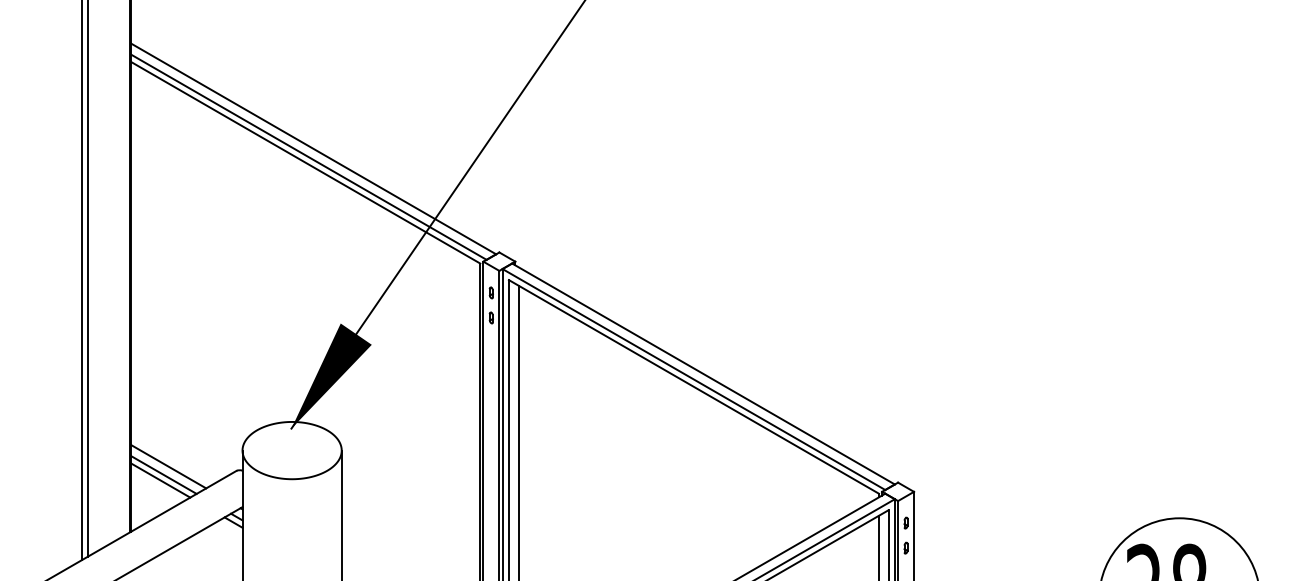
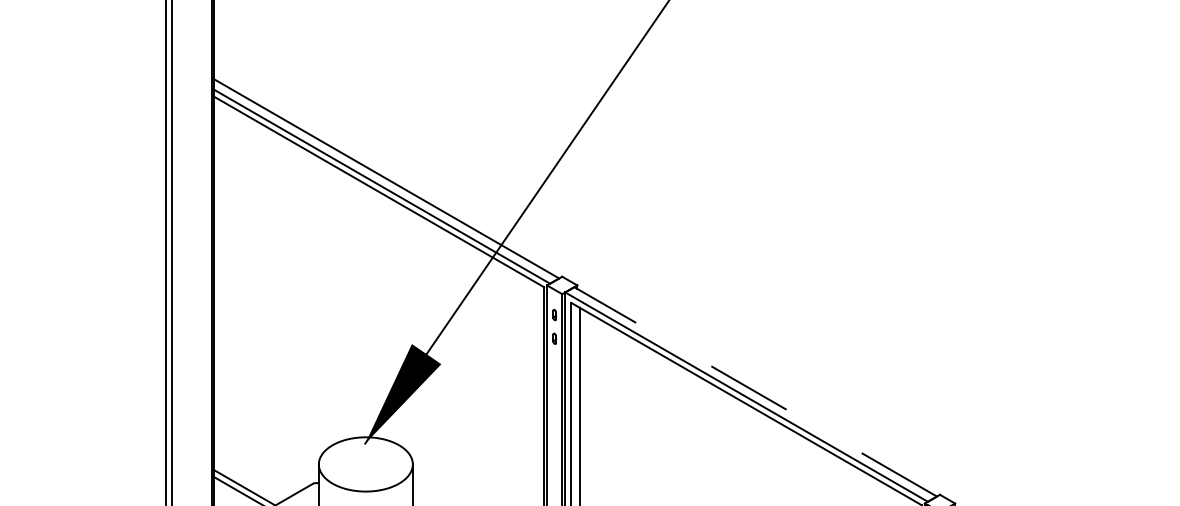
line: (703, 374) -> (755, 392), solid -> dashed
line: (168, 466) -> (248, 479), removed

